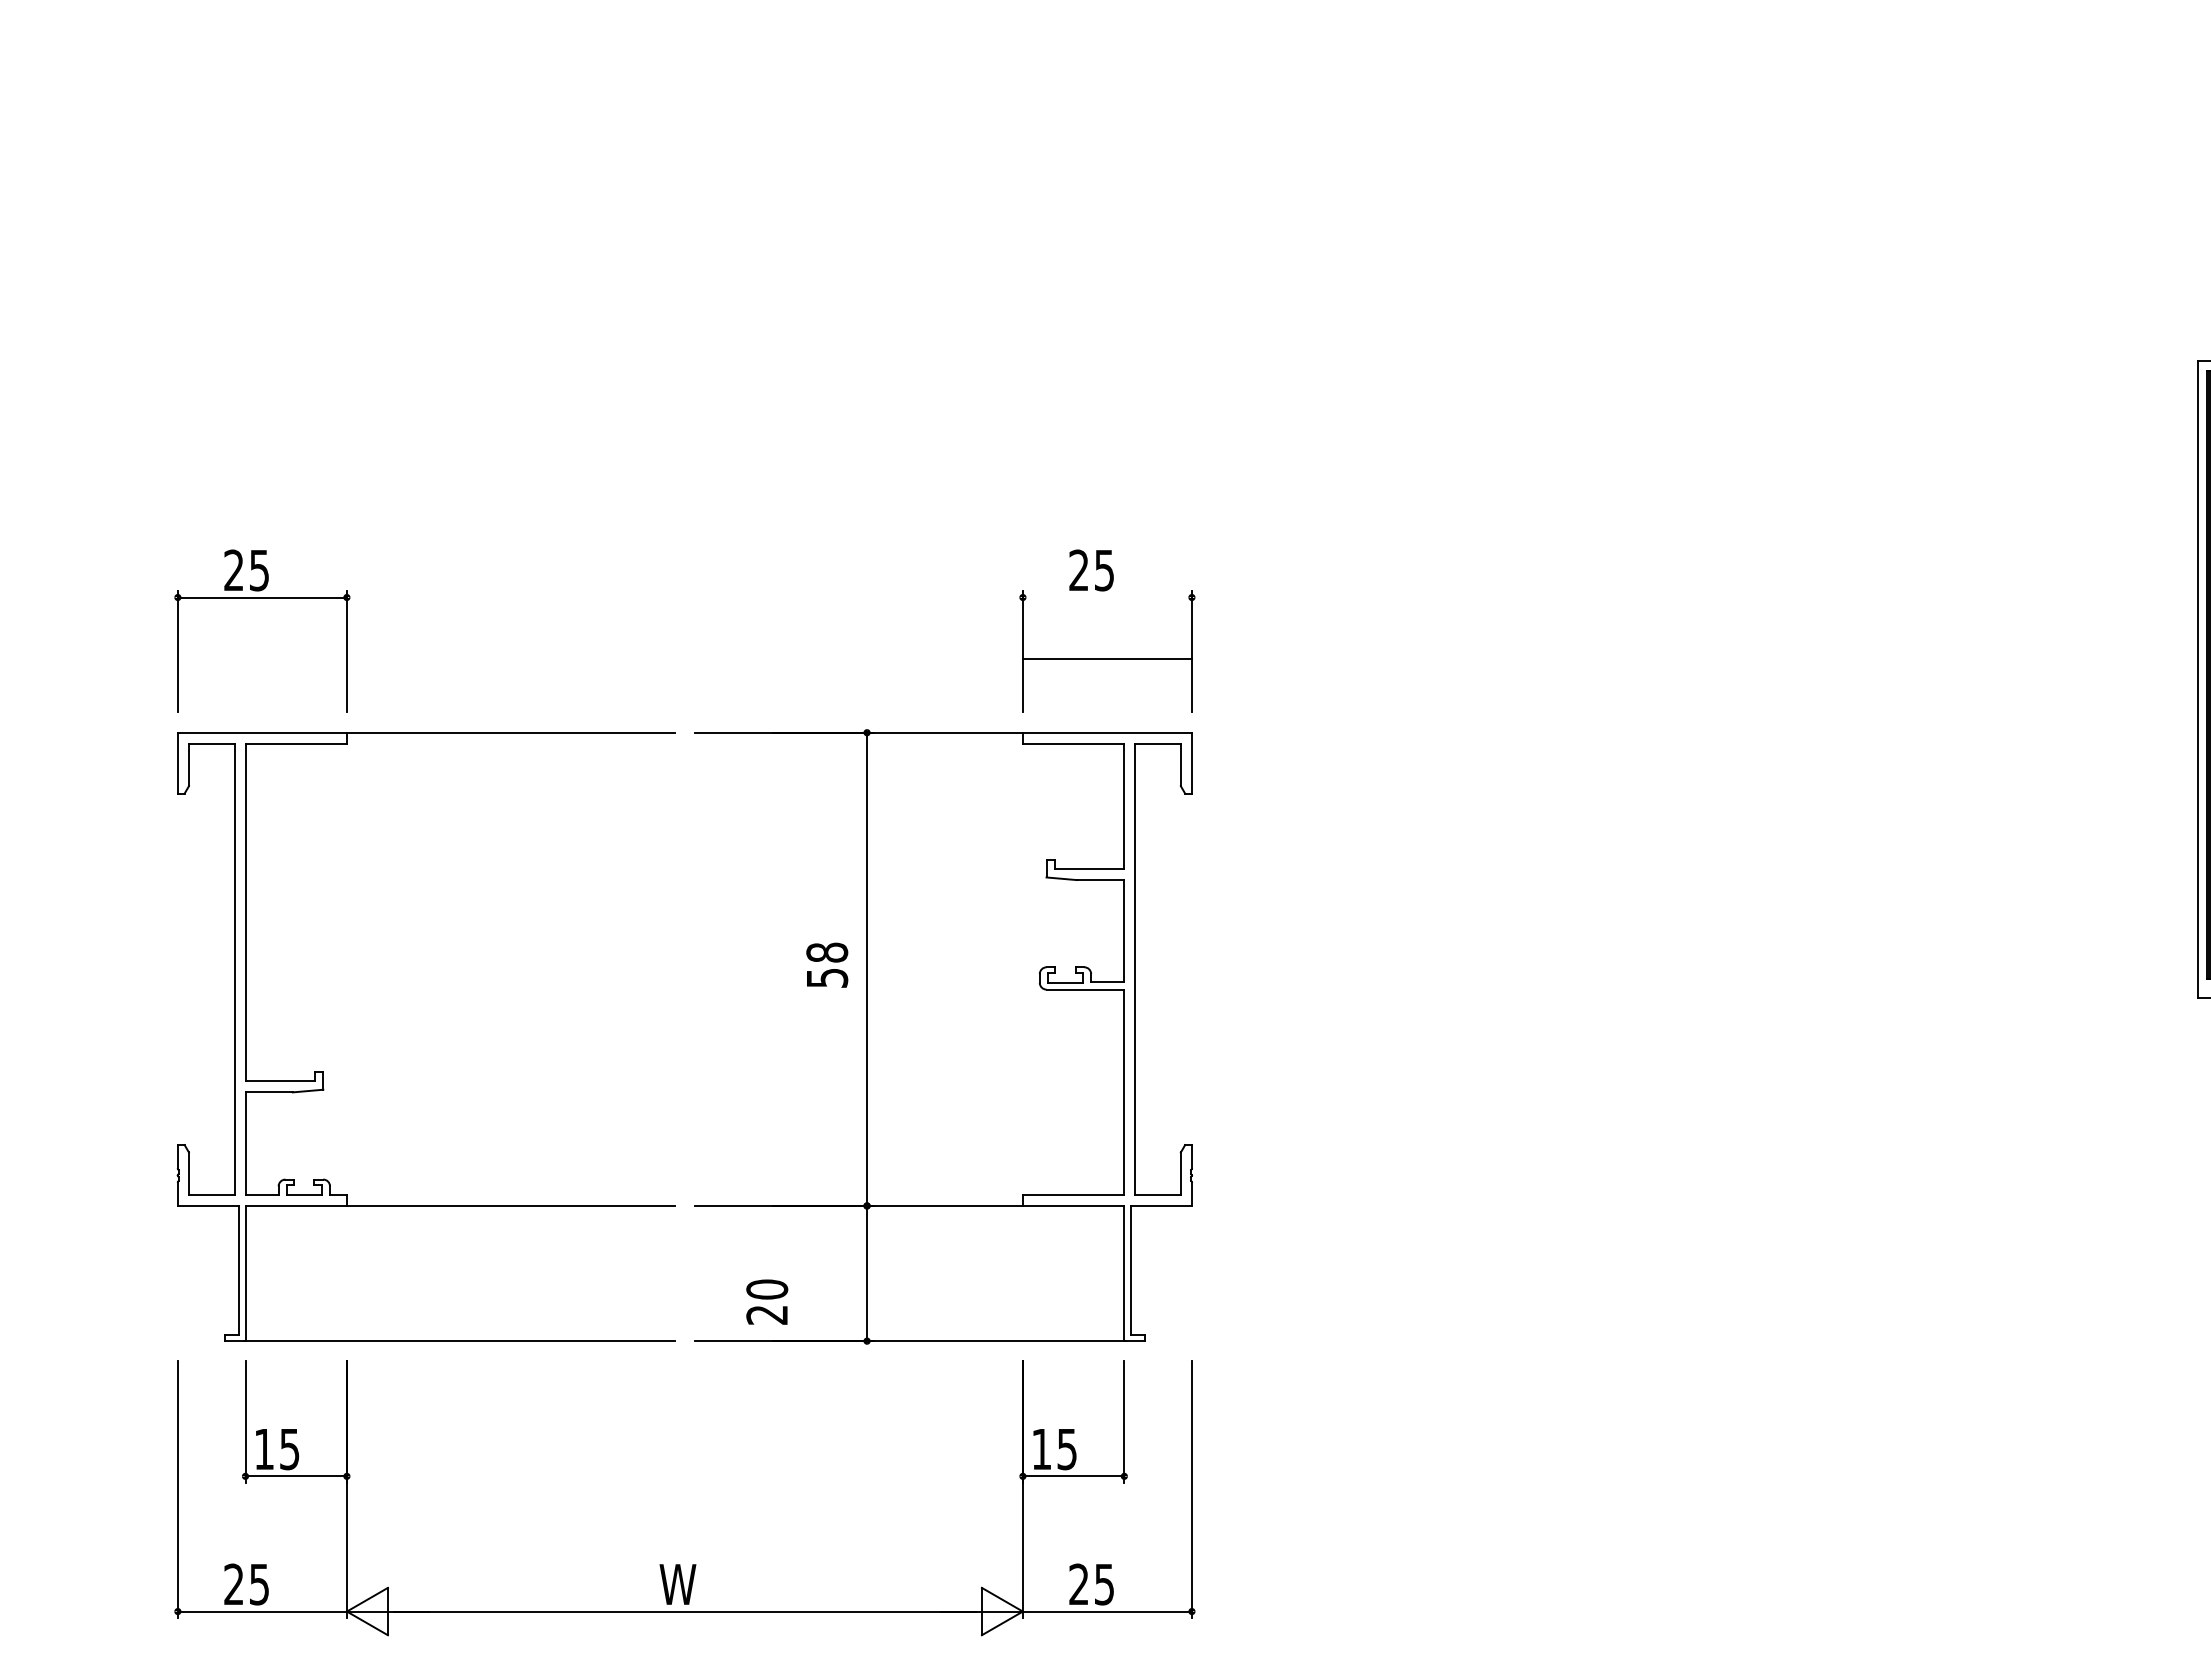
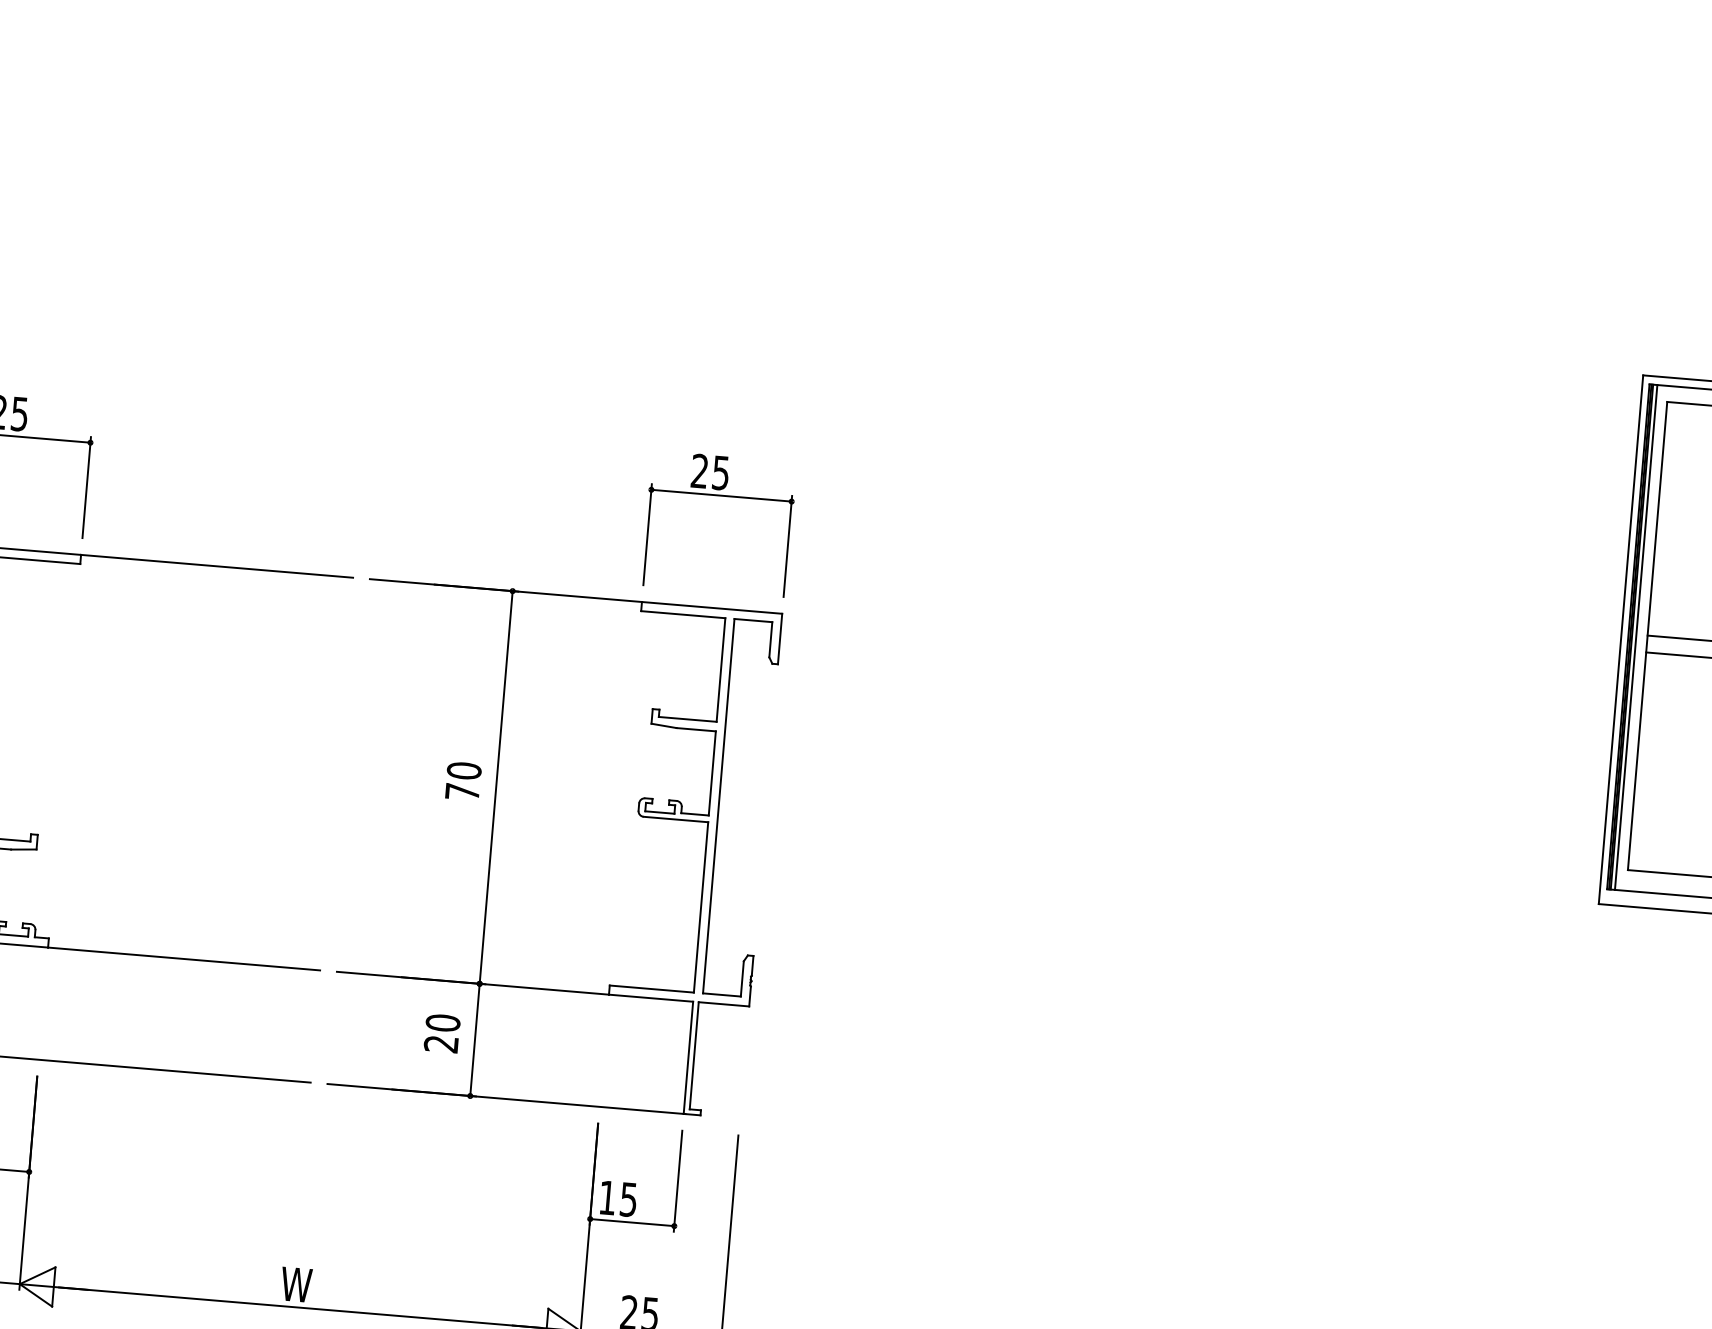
line: (1106, 658) -> (720, 495), moved
text: (827, 964) -> (463, 780), 58 -> 70
text: (767, 1301) -> (442, 1032), moved

